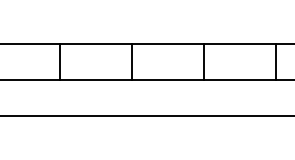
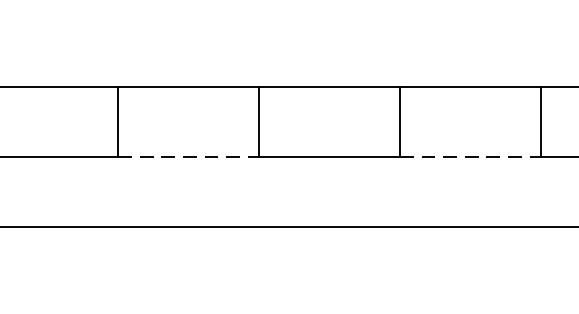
line: (96, 80) -> (189, 157), solid -> dashed
line: (239, 80) -> (469, 157), solid -> dashed

